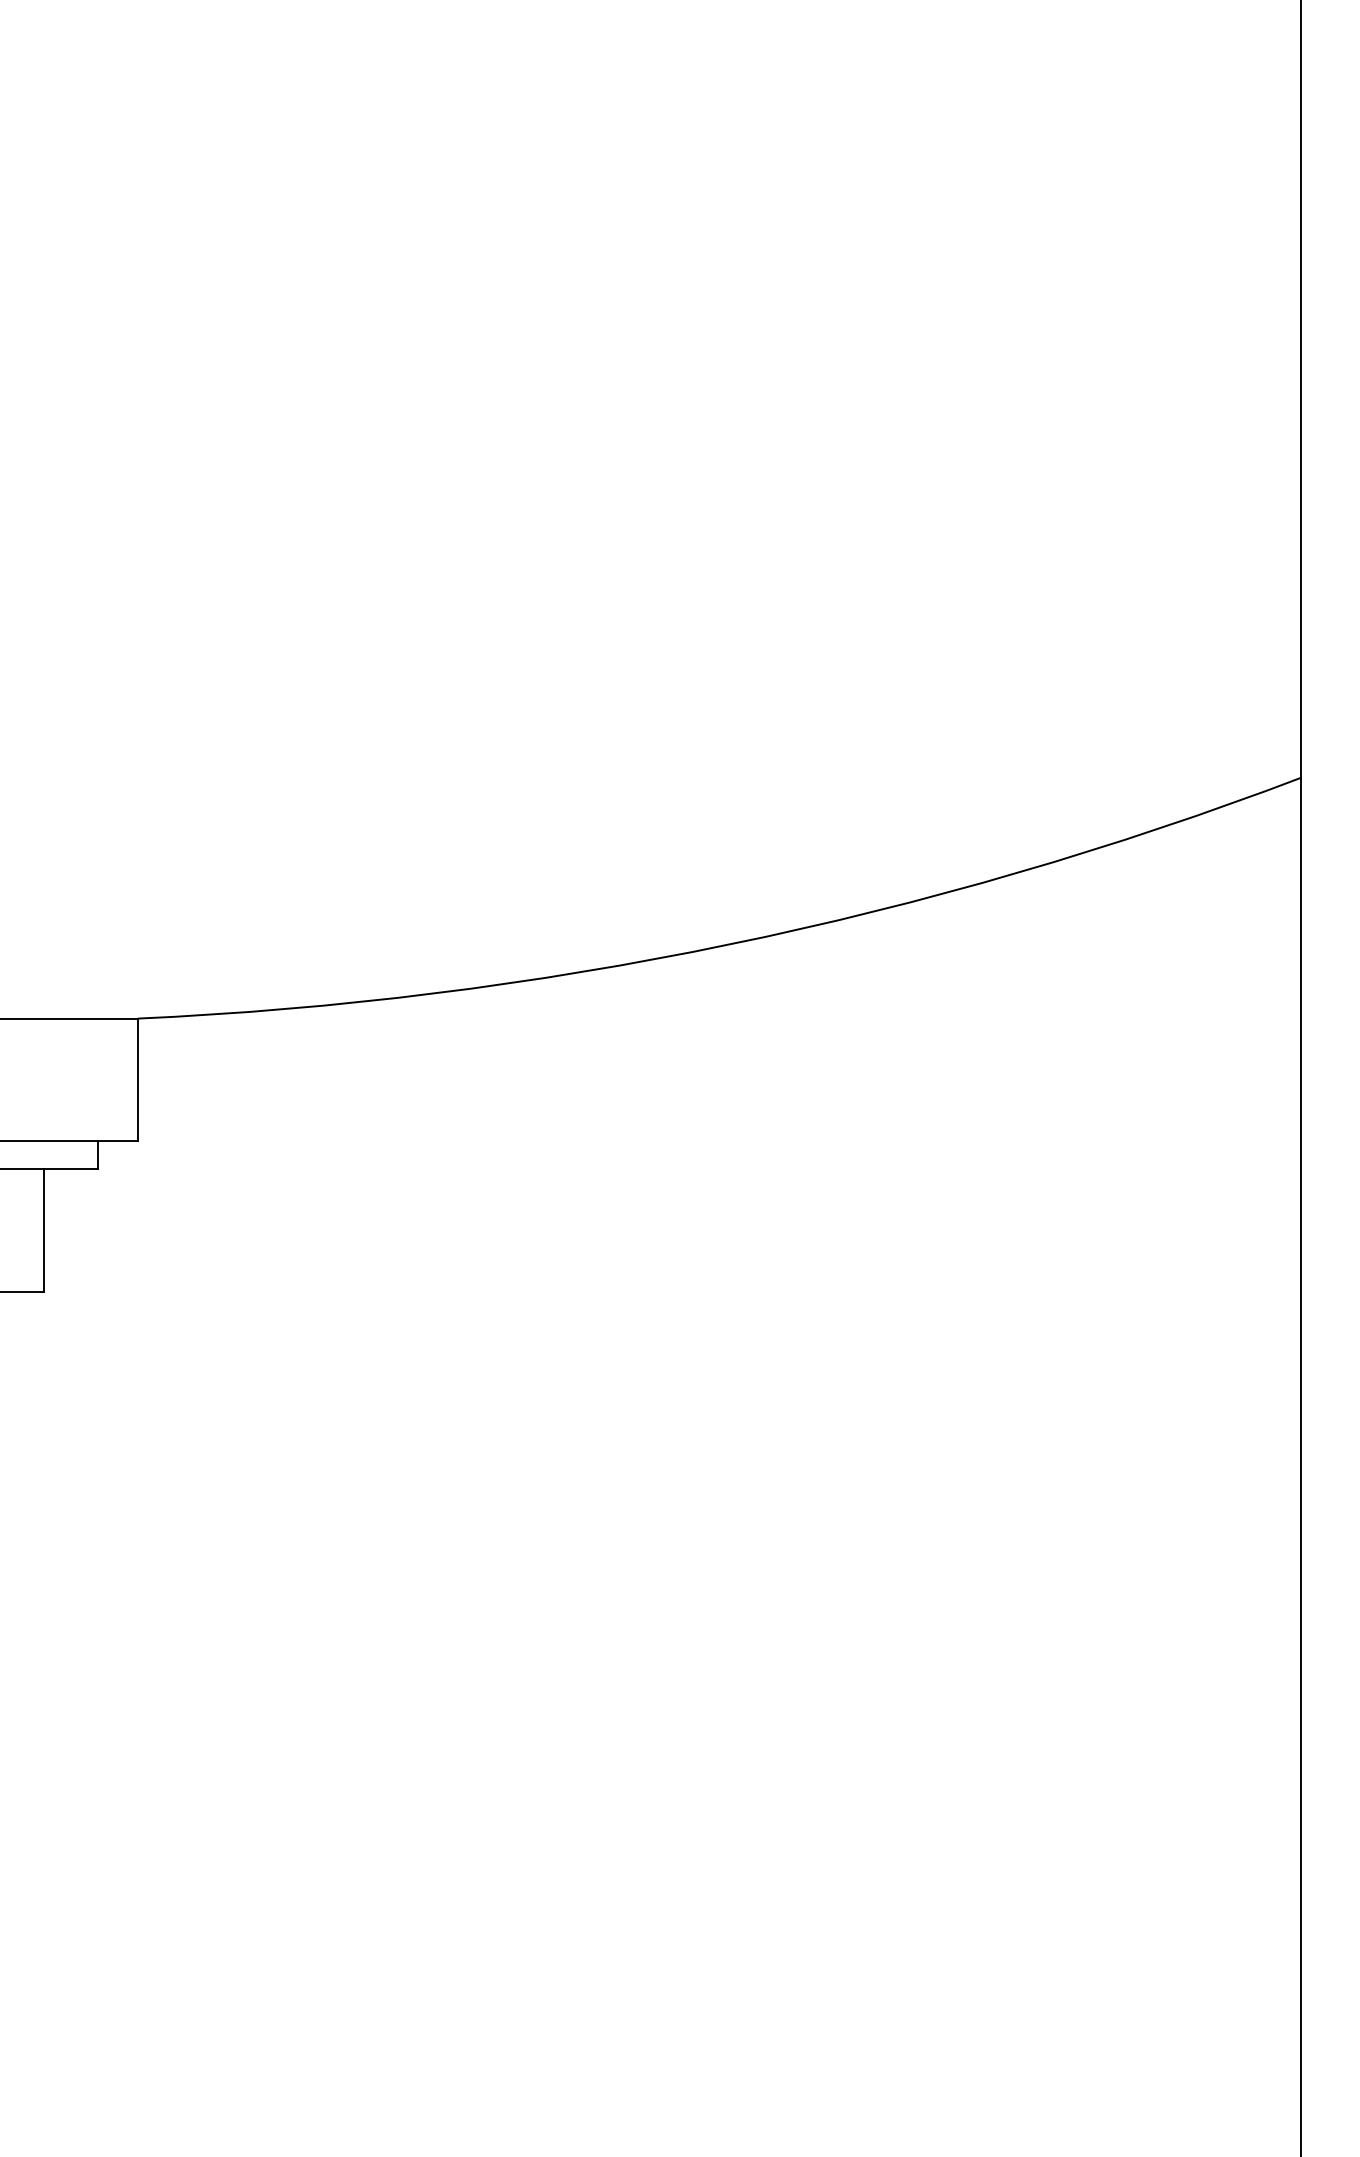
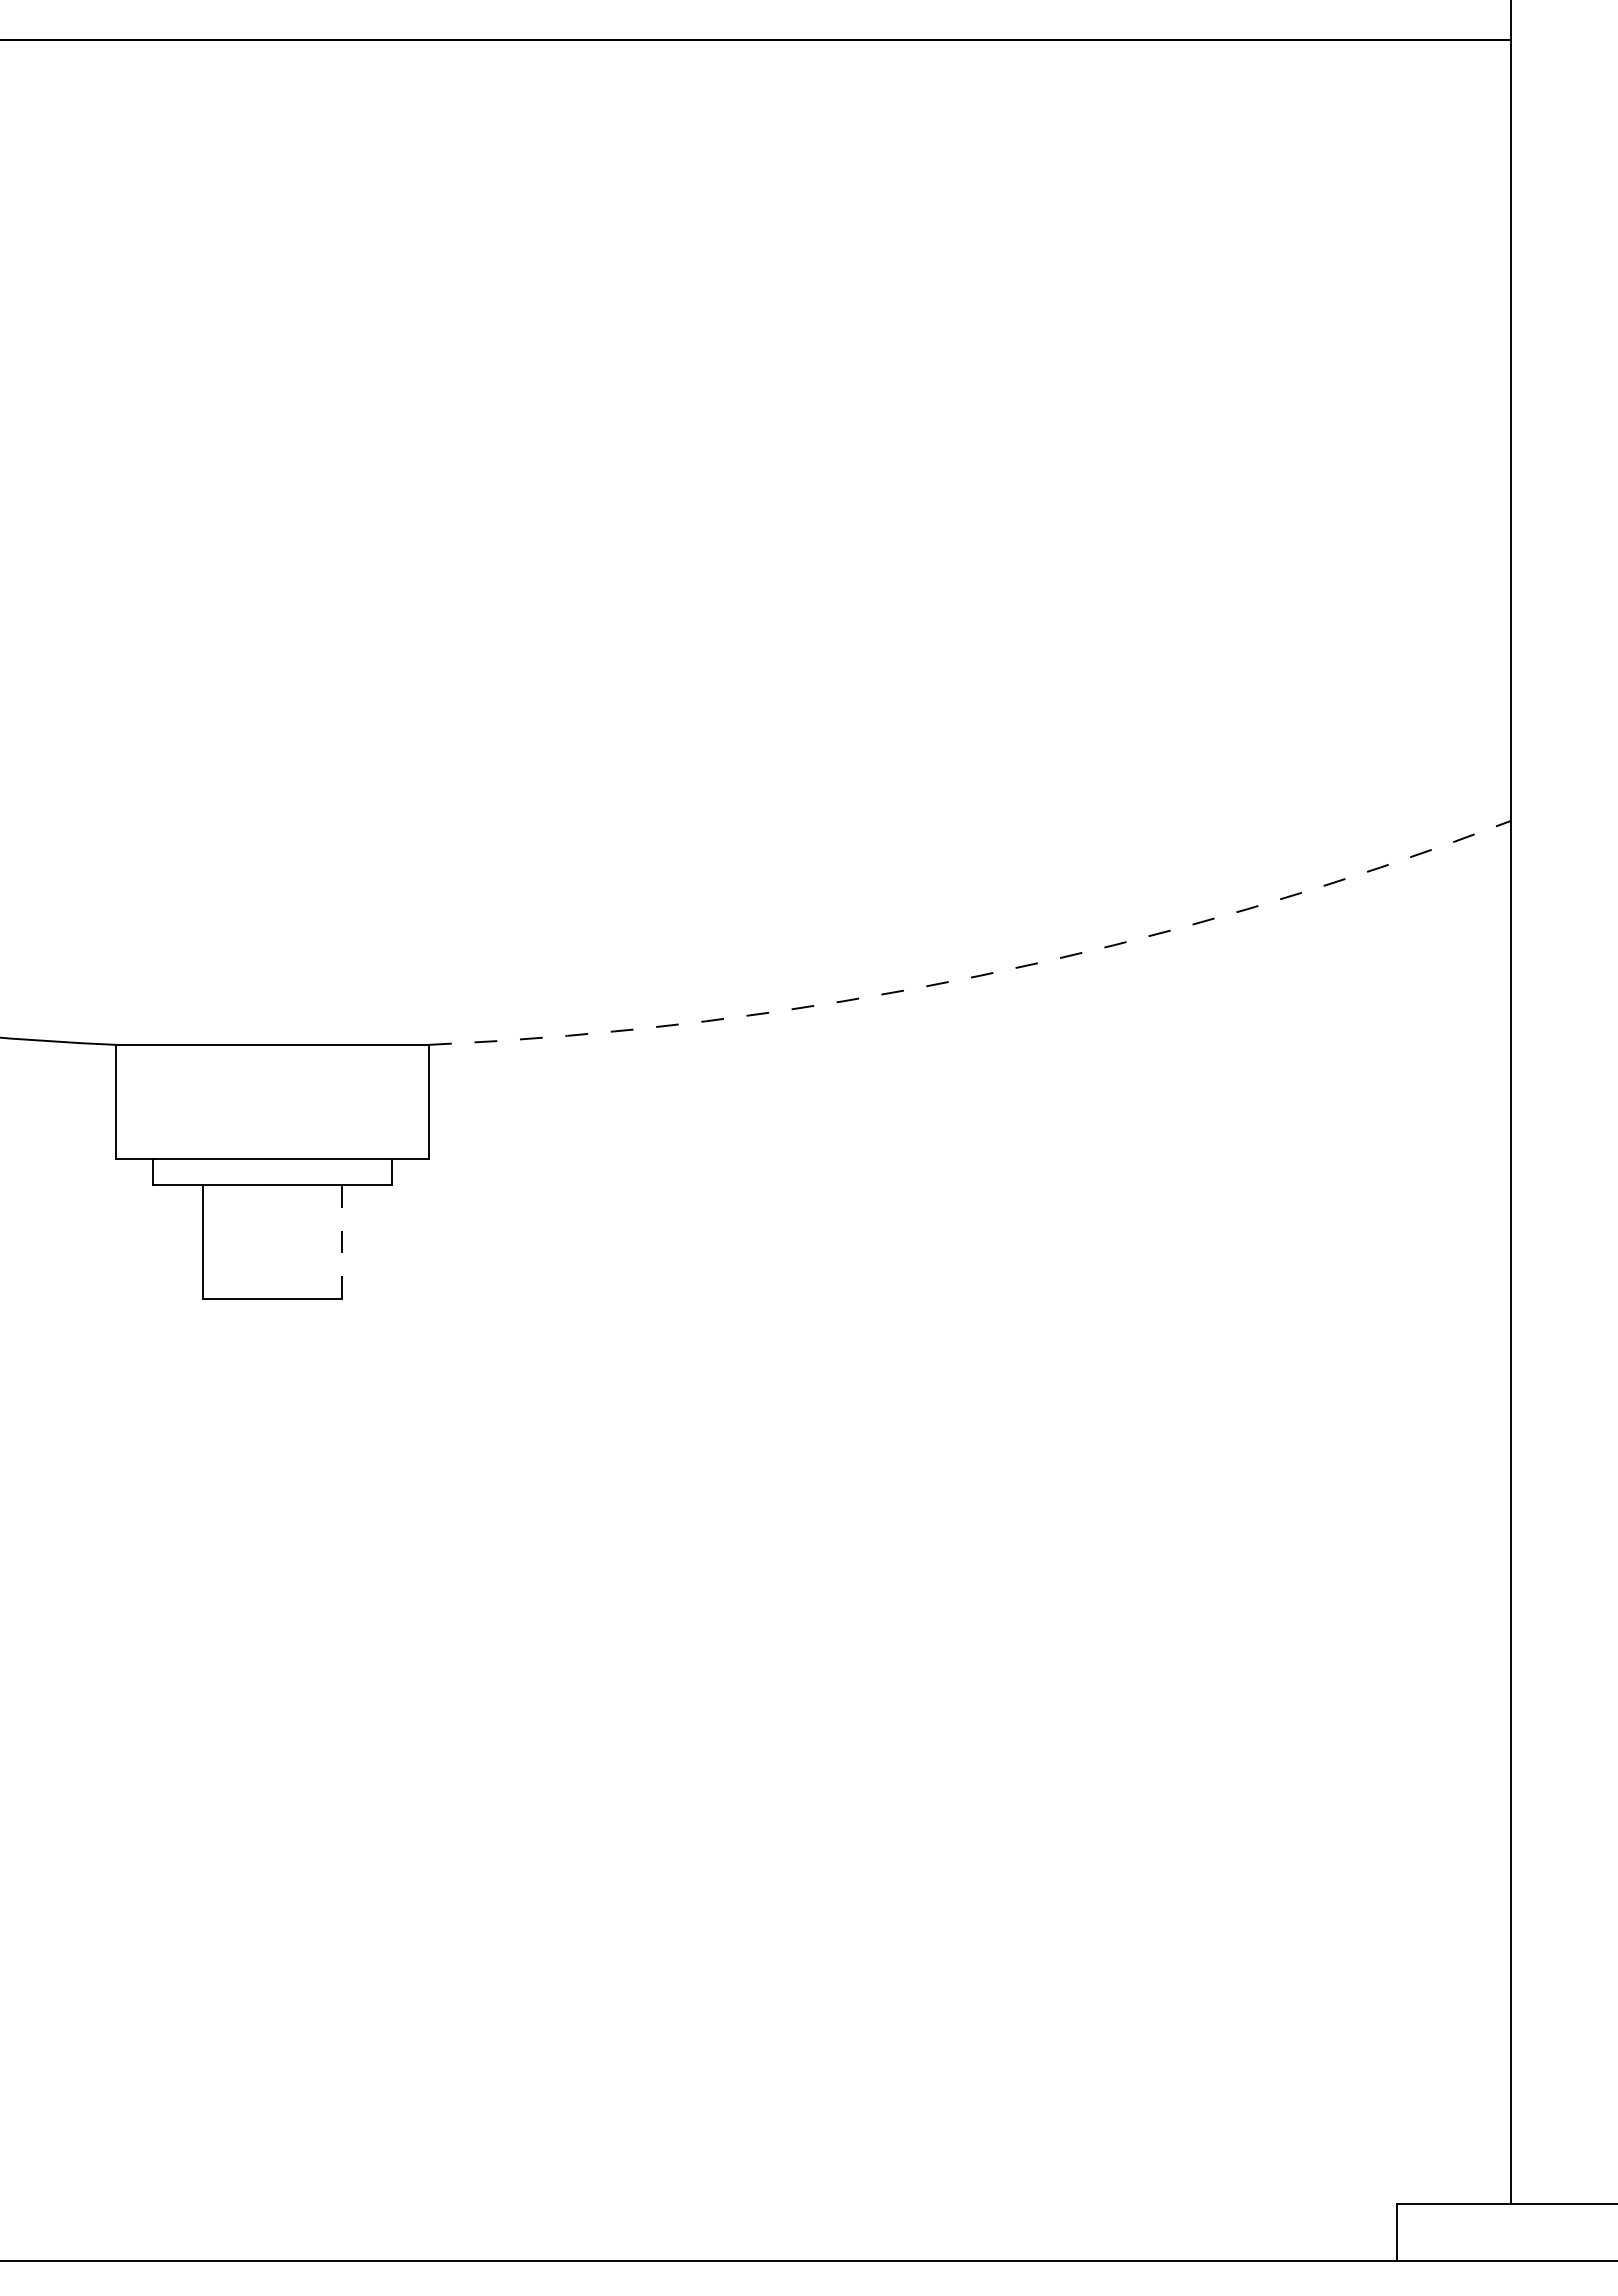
arc: (729, 945) -> (979, 976), solid -> dashed
line: (43, 1231) -> (341, 1242), solid -> dashed

